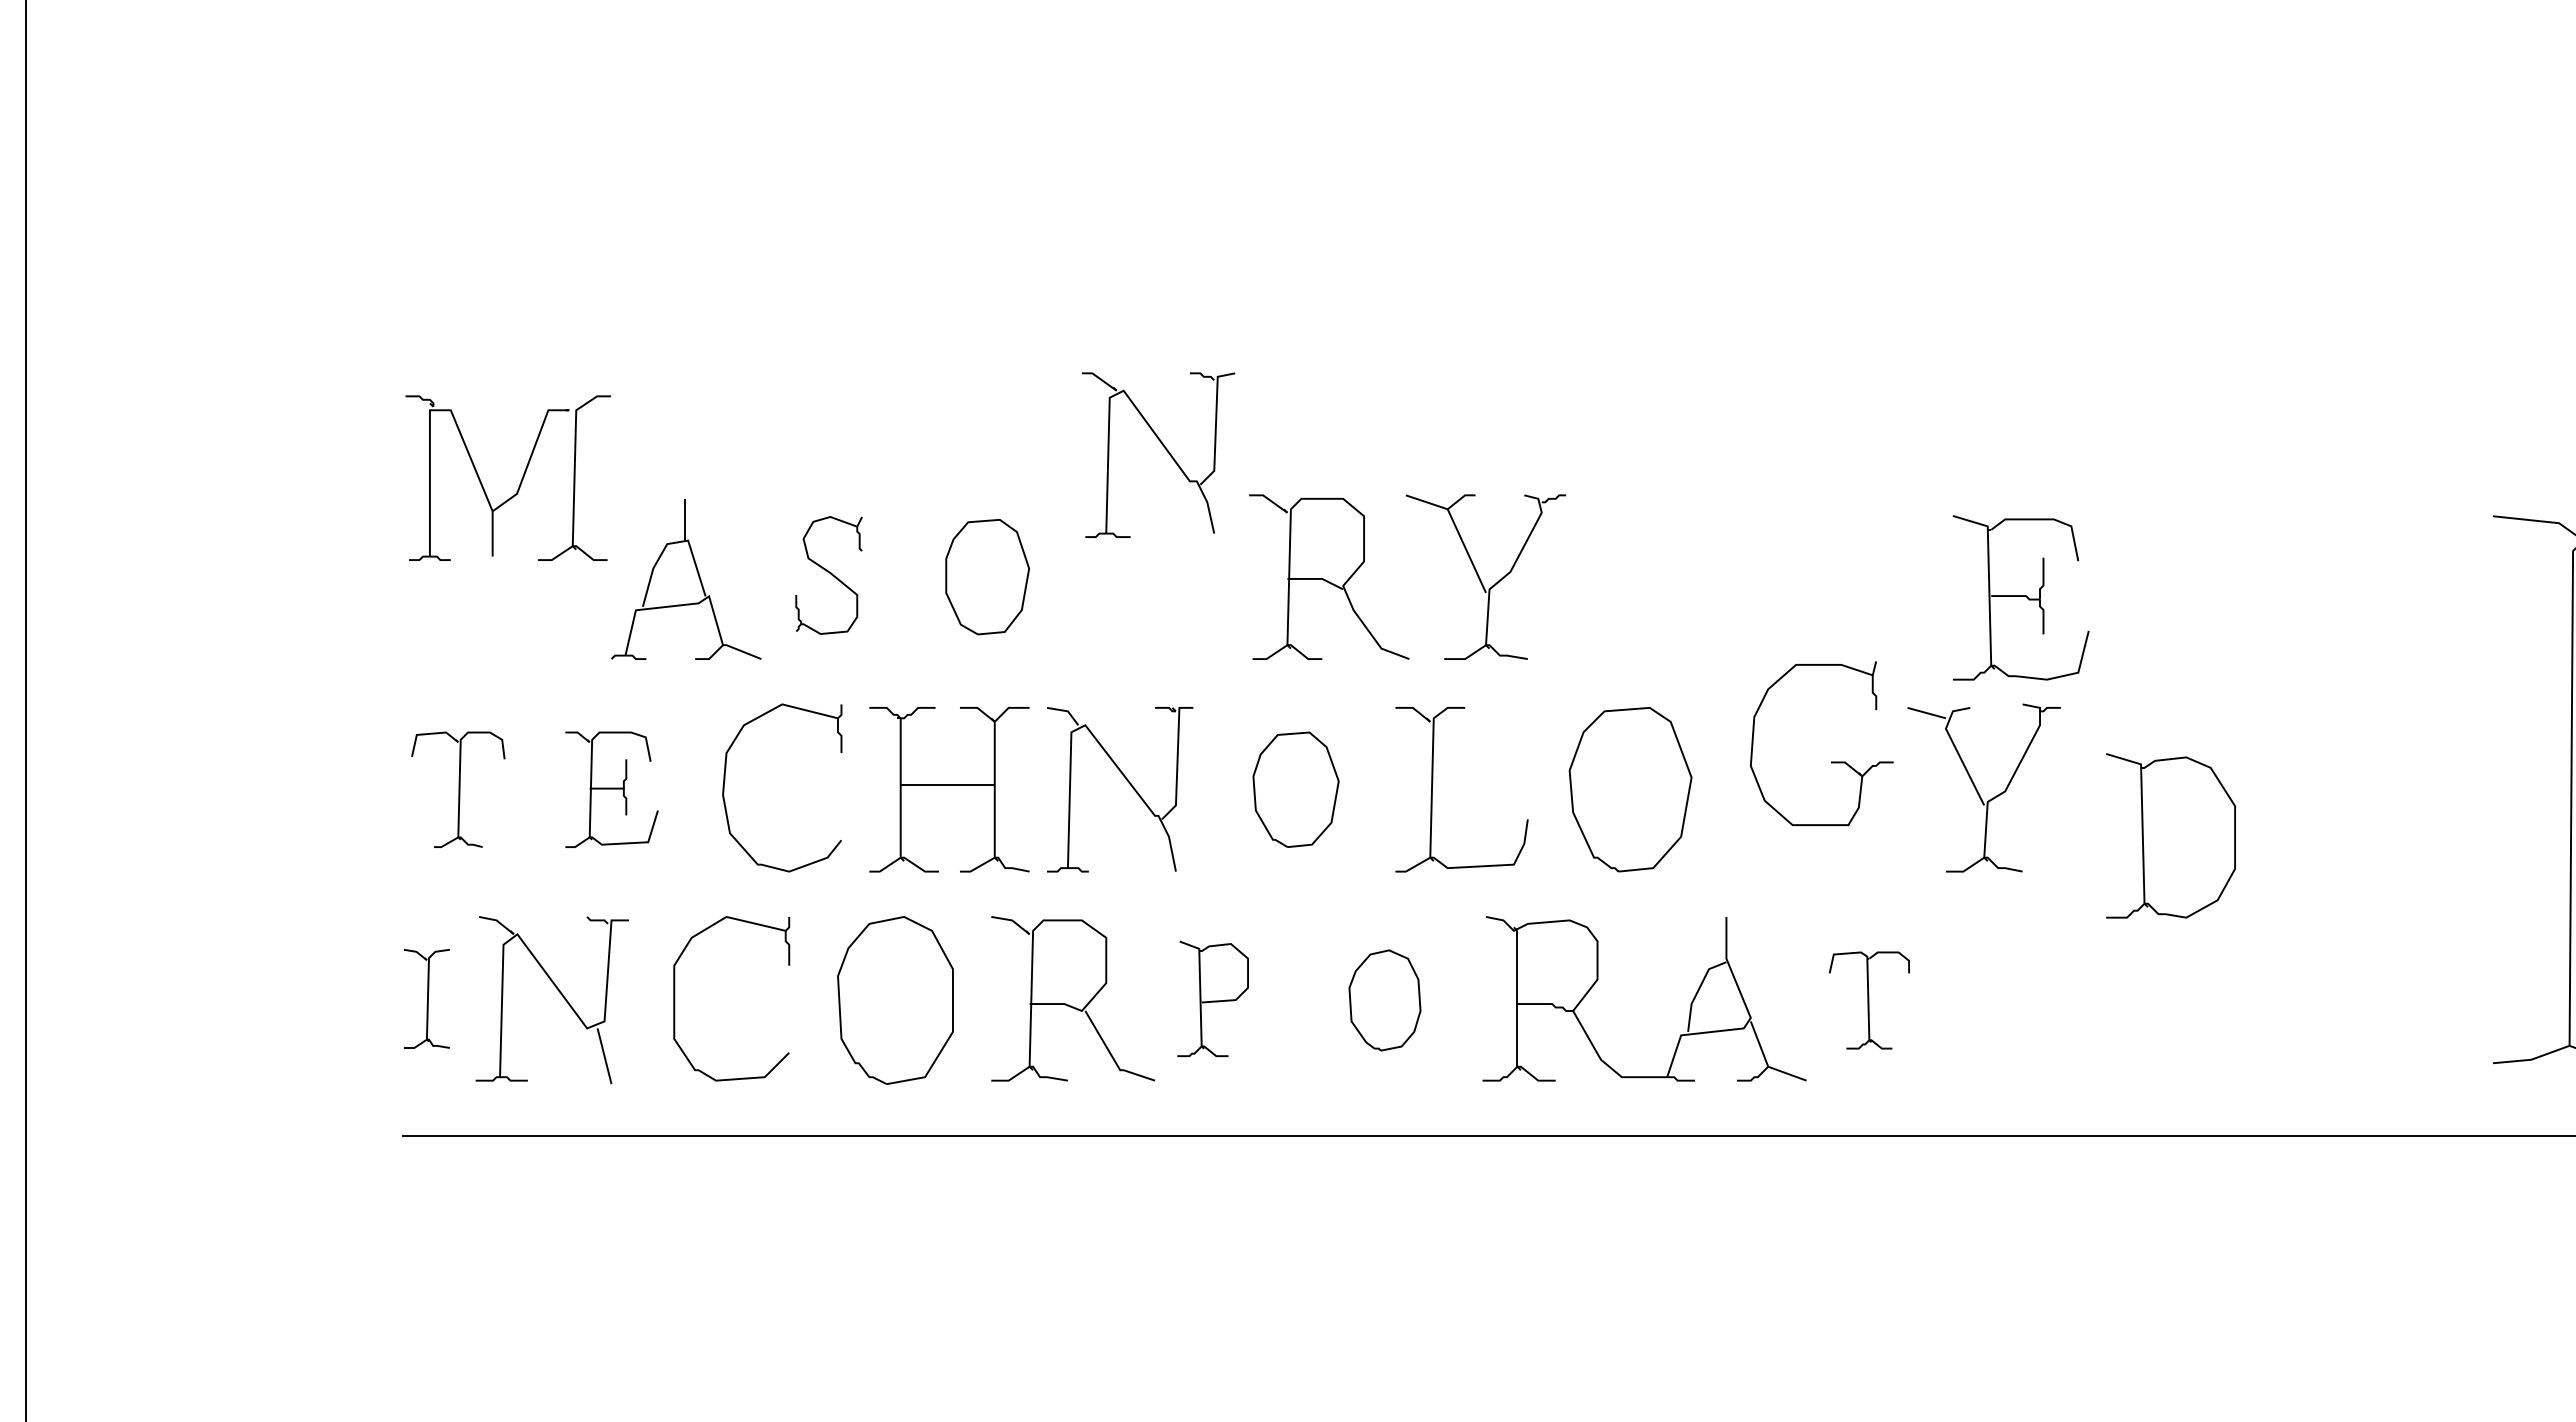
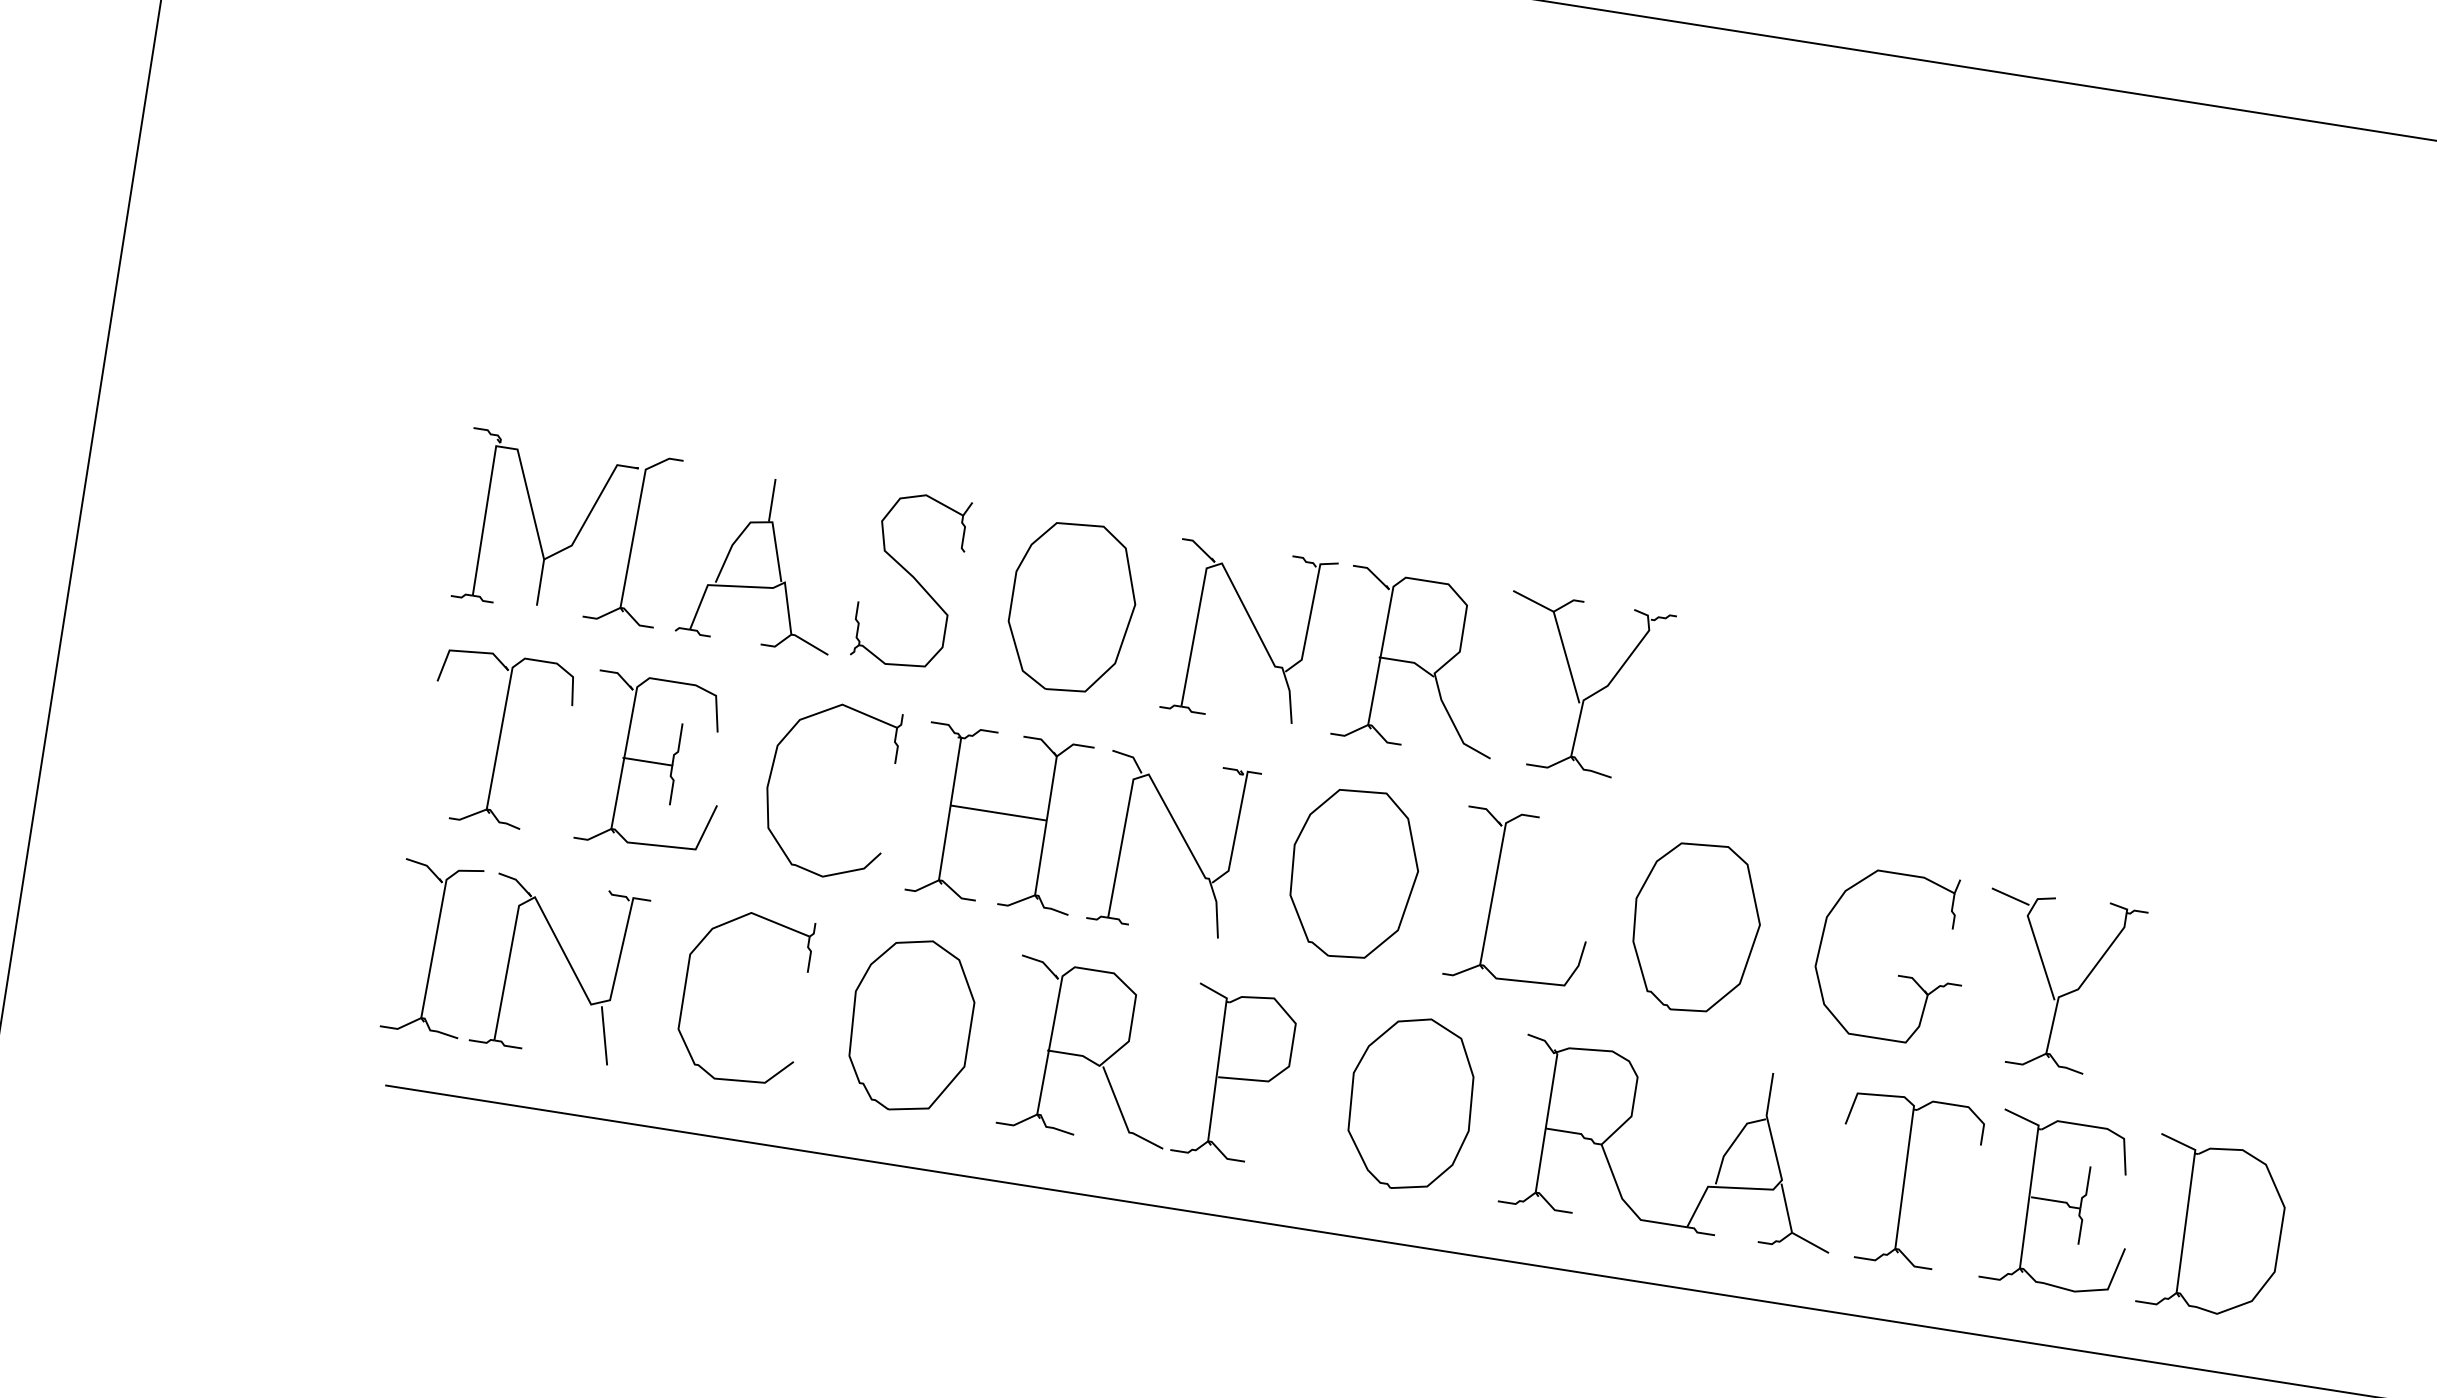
part: (1164, 448) -> (1254, 628), moved
part: (520, 481) -> (577, 533), moved
part: (828, 575) -> (910, 580), size x1.43
part: (987, 576) -> (1072, 606), size x1.43
part: (2020, 597) -> (2060, 1203), moved
part: (1831, 761) -> (1898, 974), moved
part: (458, 789) -> (497, 739), size x1.43
part: (611, 789) -> (654, 764), size x1.43
part: (1295, 789) -> (1353, 873), size x1.43
part: (2170, 835) -> (2214, 1227), moved
part: (426, 998) -> (431, 948), size x1.67
part: (1212, 998) -> (1235, 1074), size x1.43
part: (1384, 1000) -> (1410, 1103), size x1.67
part: (1869, 1000) -> (1906, 1181), size x1.67

